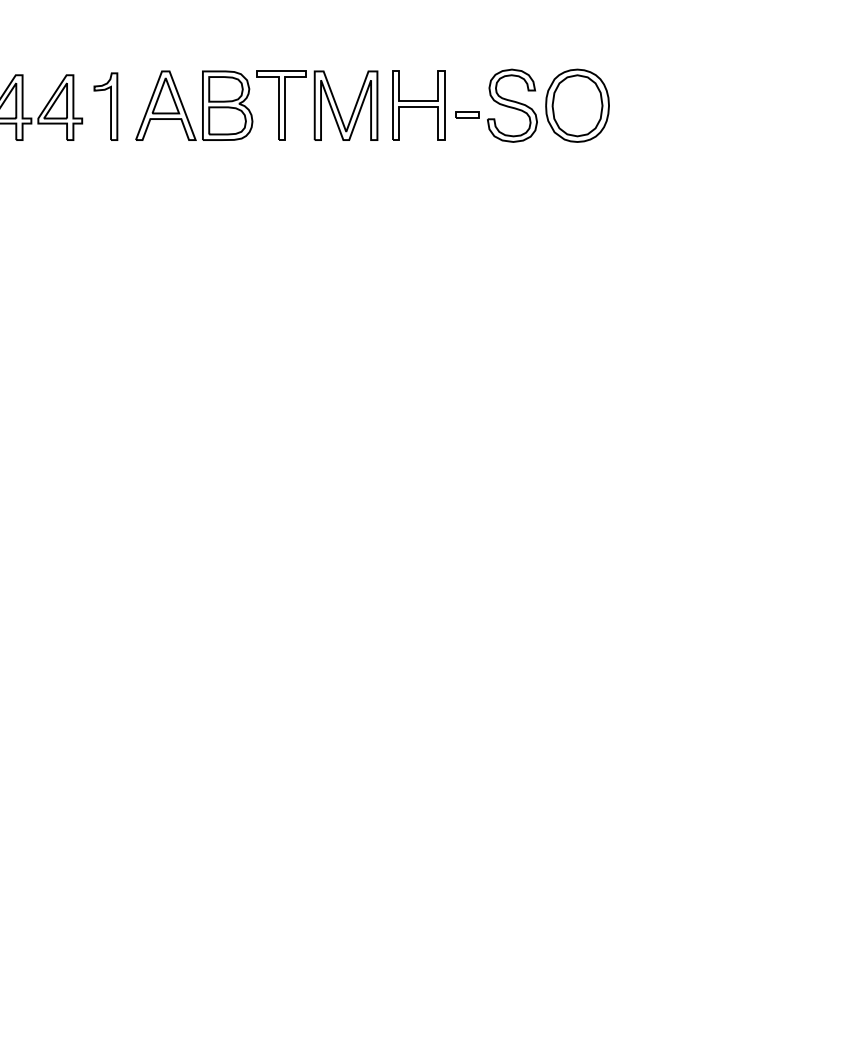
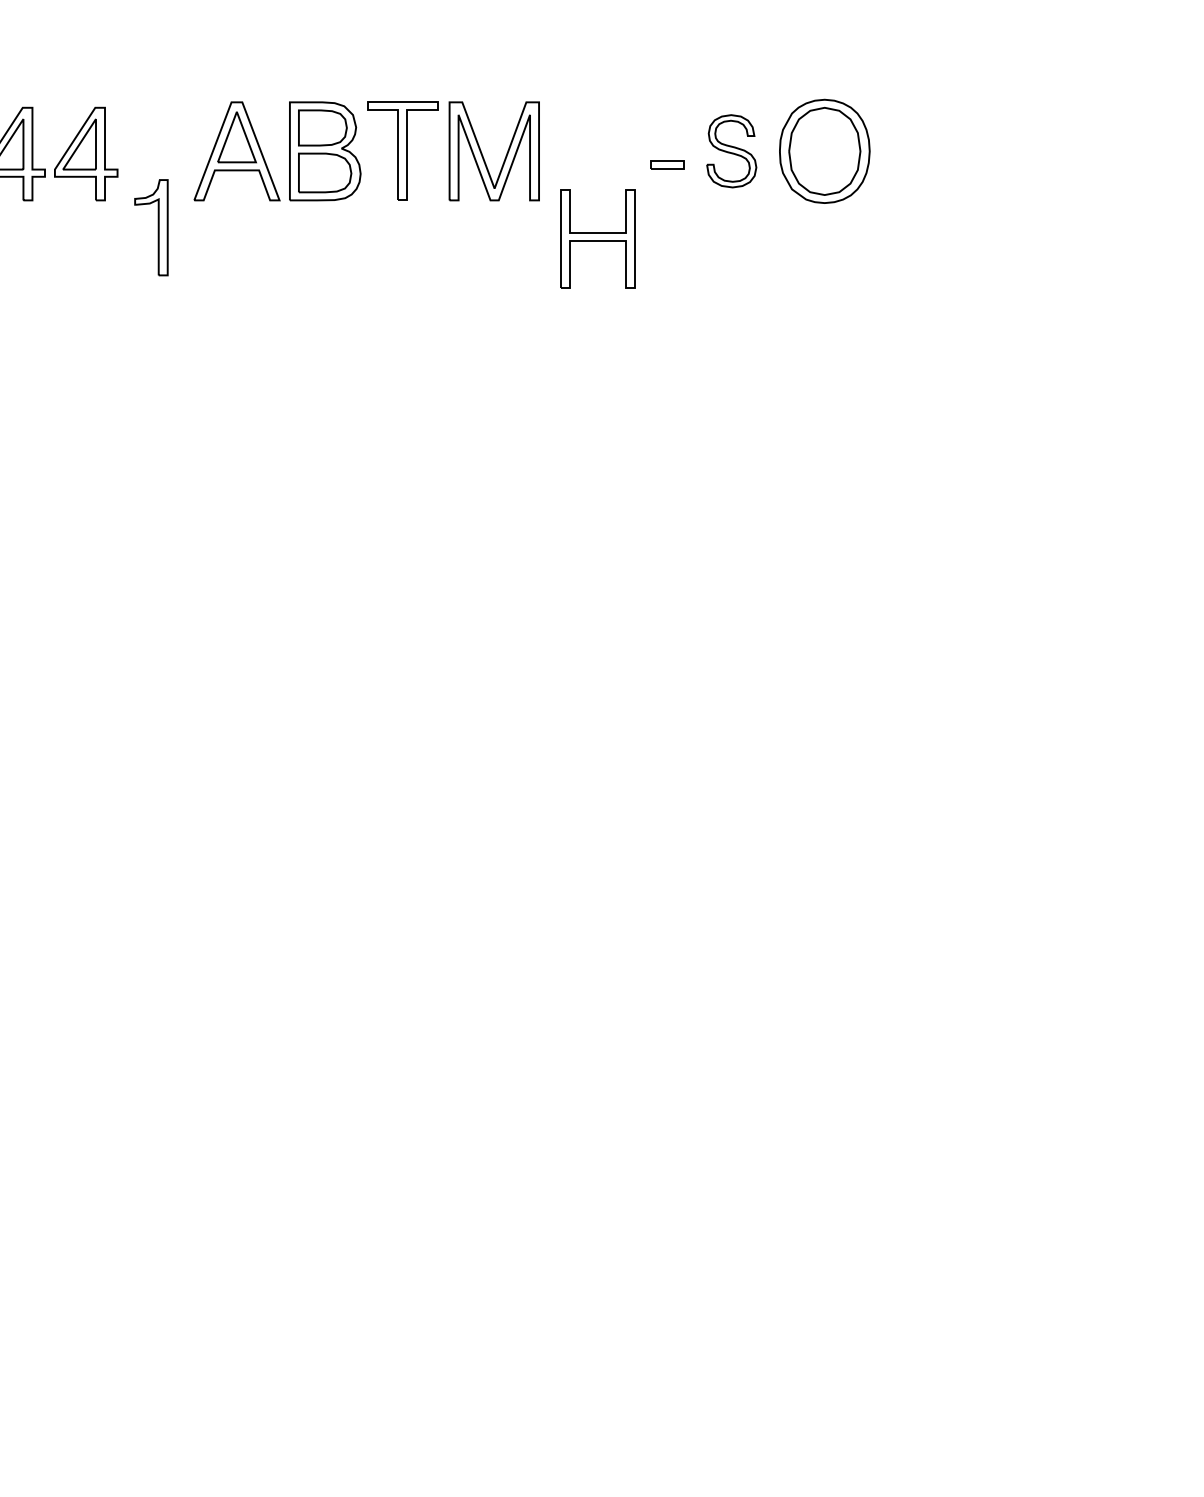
part: (418, 105) -> (597, 238), moved
part: (512, 105) -> (731, 150), size x0.7
part: (105, 106) -> (151, 227), moved

